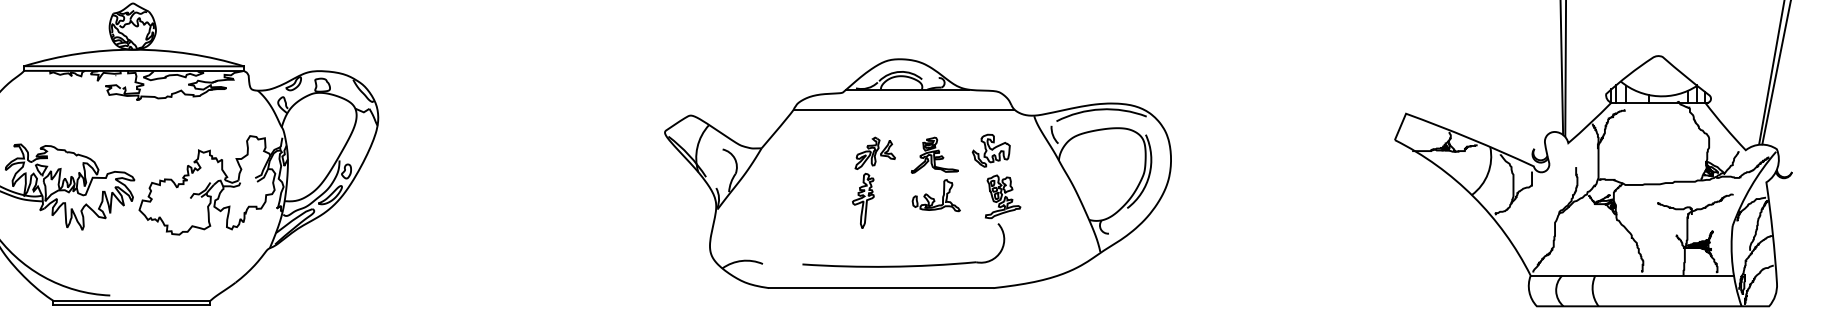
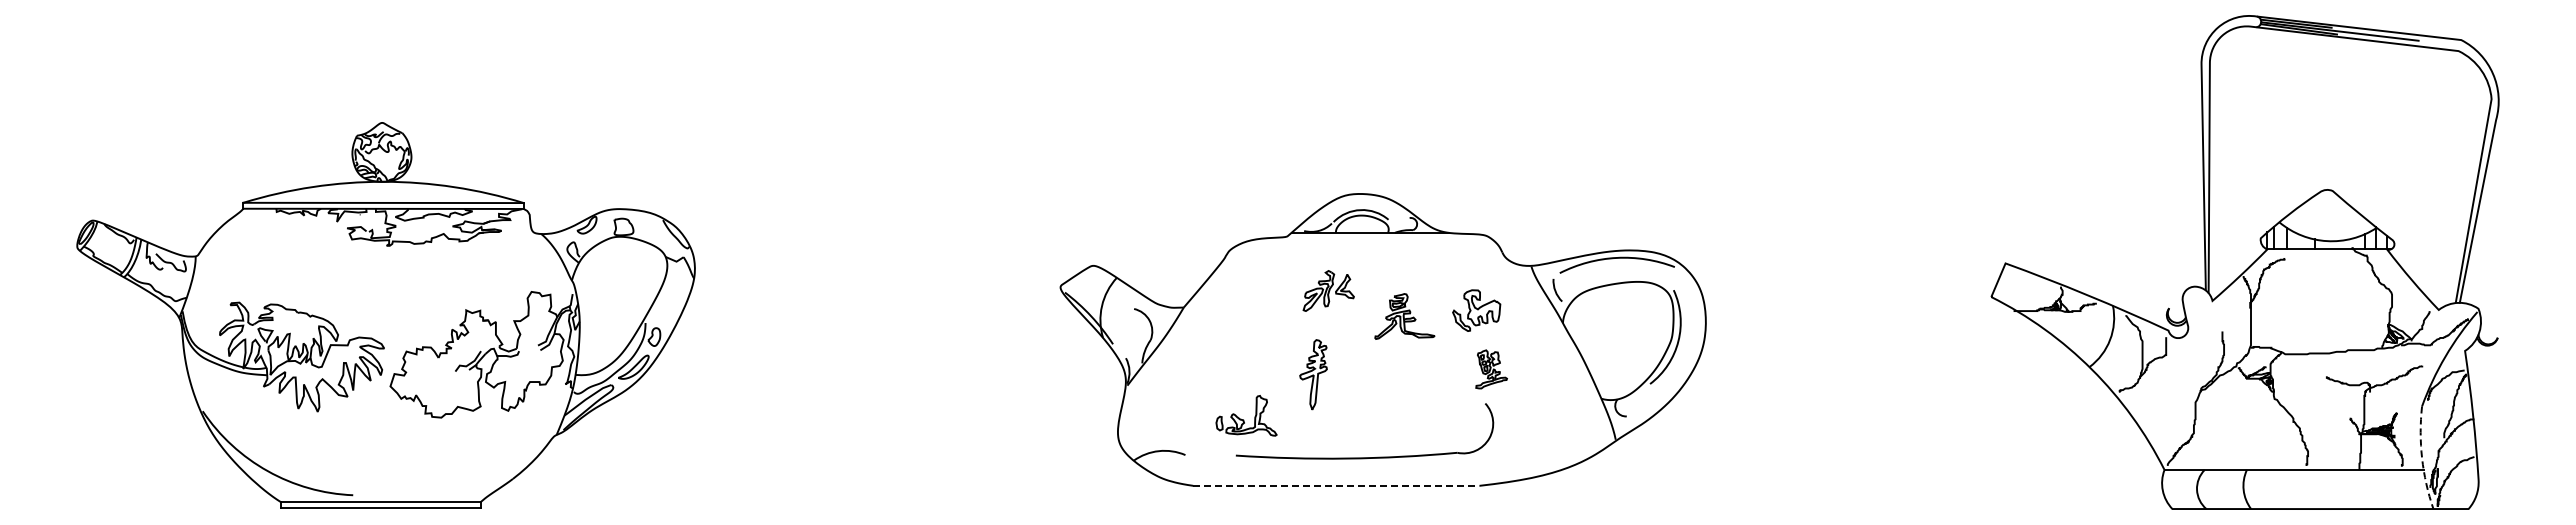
line: (904, 109) -> (1365, 258), removed
part: (875, 152) -> (1328, 290), moved
part: (936, 195) -> (1246, 415), moved
part: (1002, 196) -> (1491, 369), size x0.7
arc: (1733, 266) -> (2422, 458), solid -> dashed
line: (881, 287) -> (1336, 485), solid -> dashed

